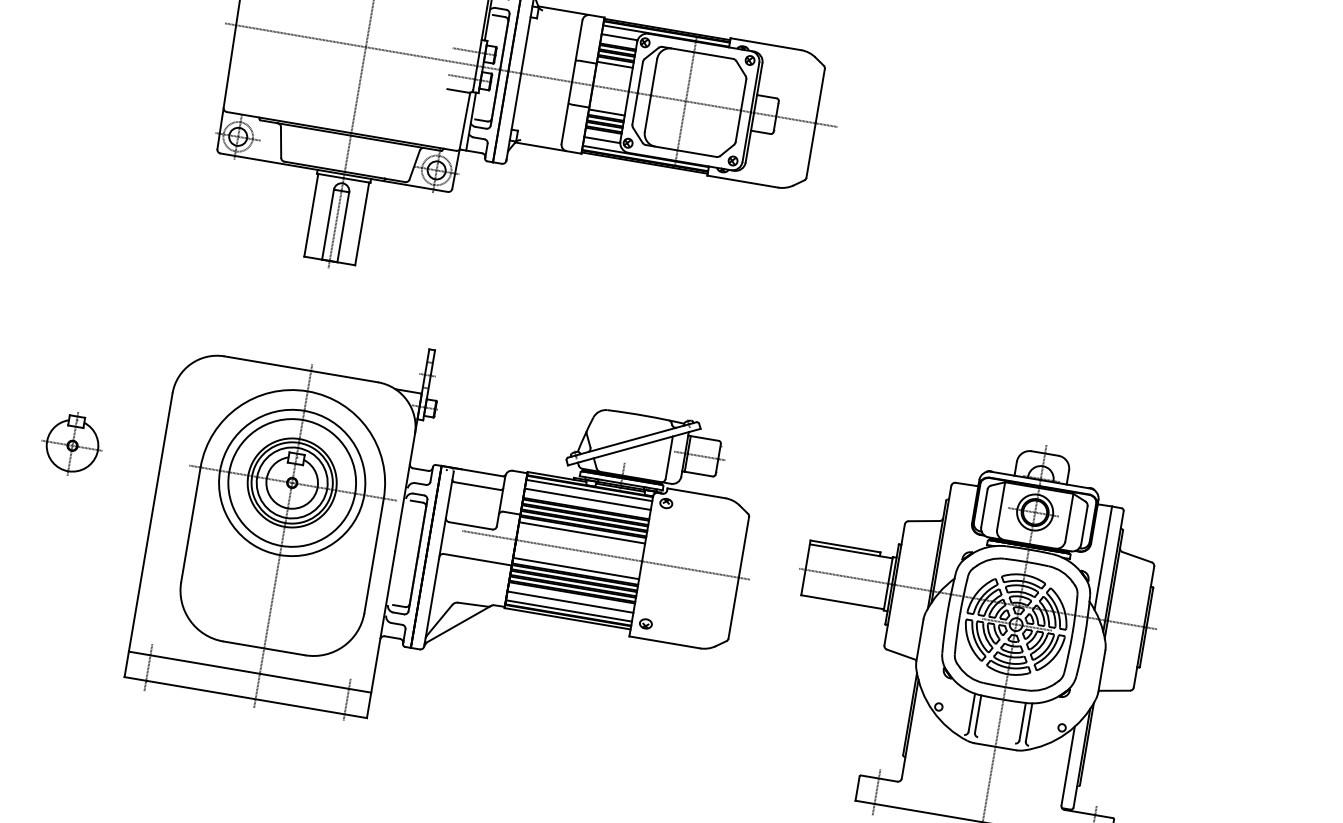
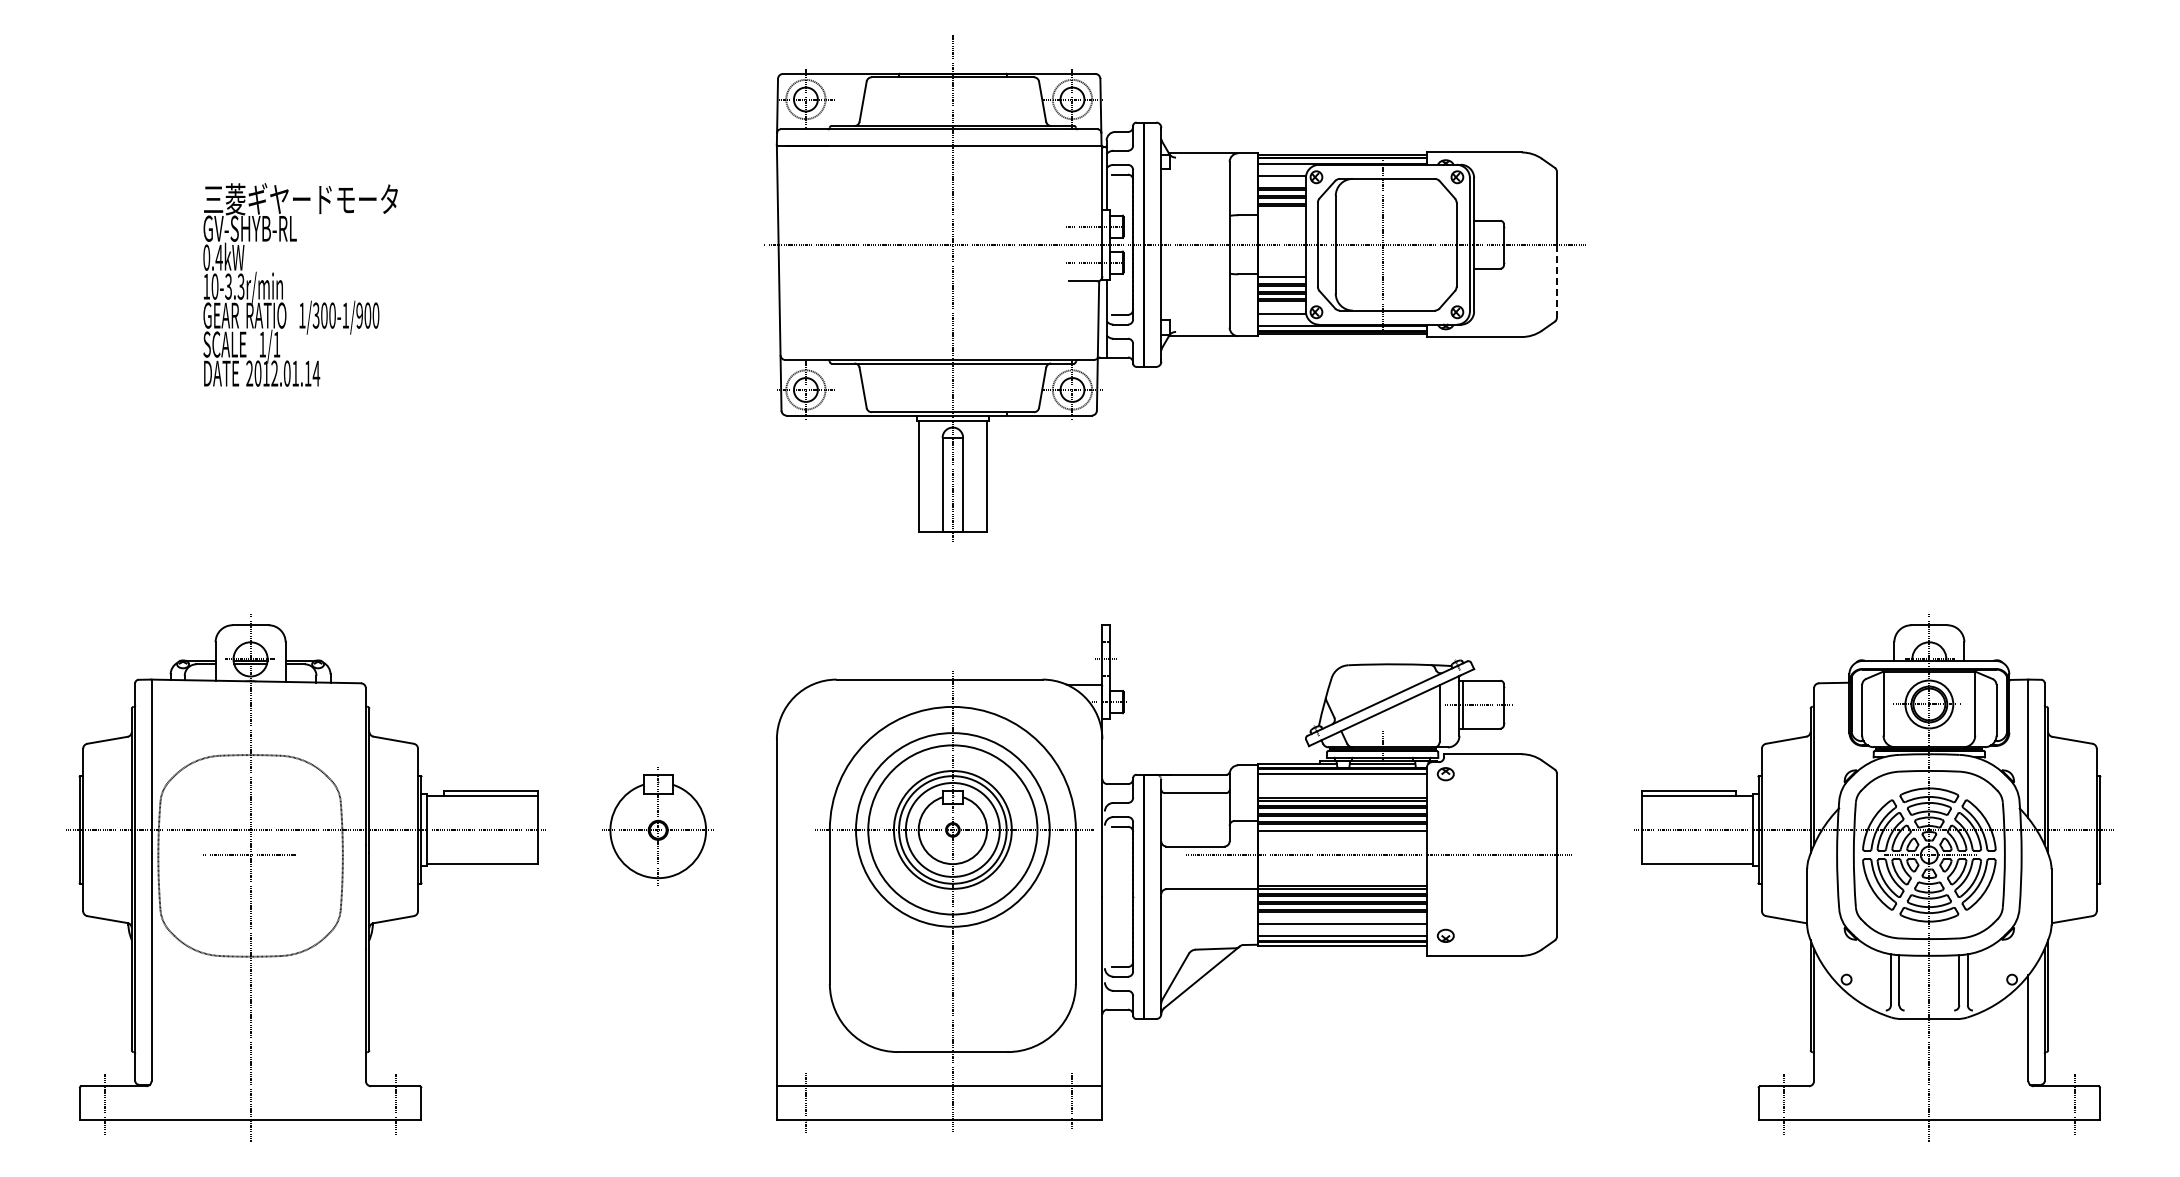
line: (614, 64) -> (1281, 212), removed
line: (810, 150) -> (1556, 281), solid -> dashed
part: (71, 444) -> (656, 828), size x1.4
line: (587, 498) -> (1342, 785), removed
line: (576, 568) -> (1342, 878), removed

